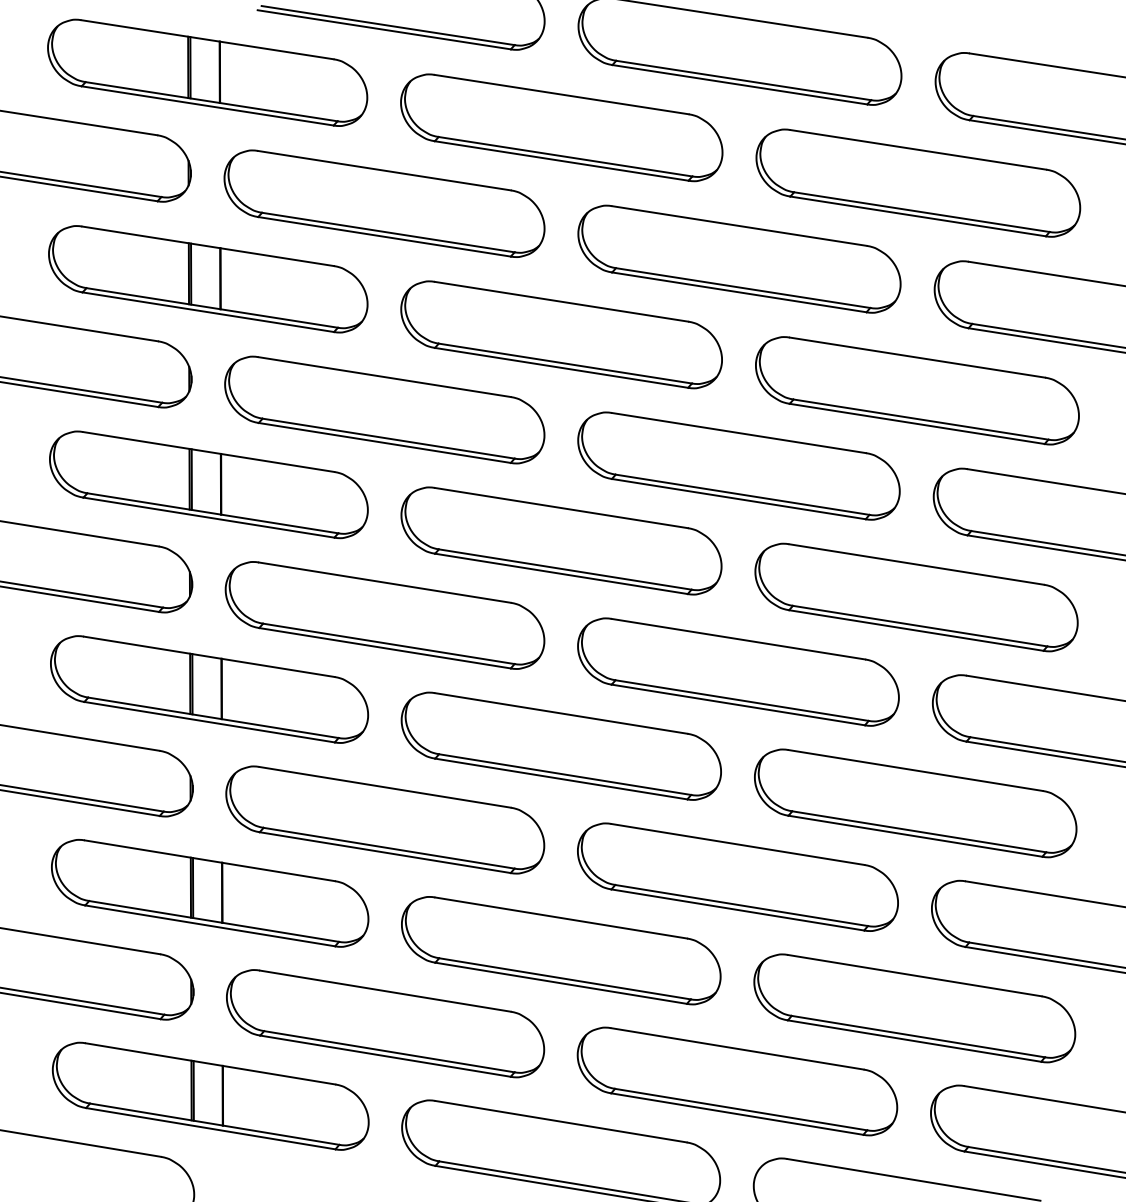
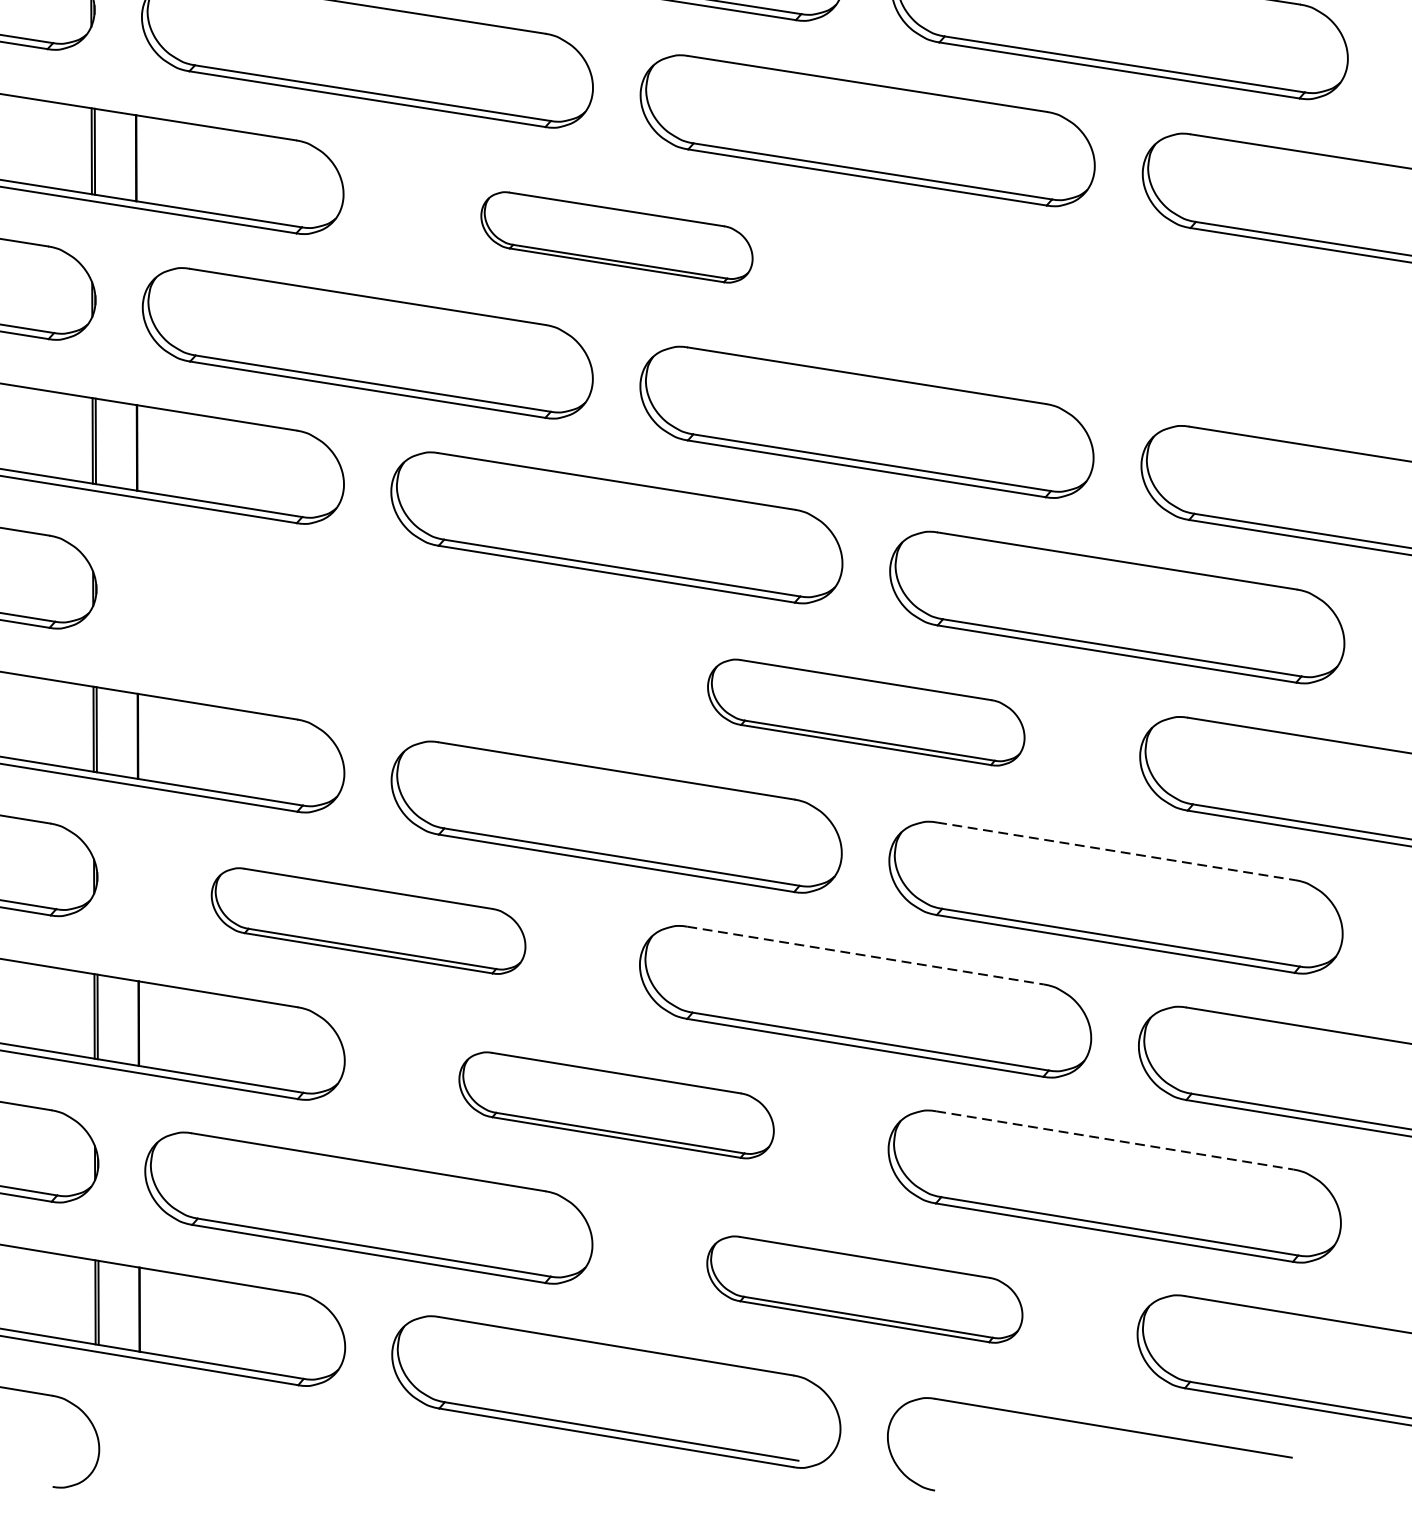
part: (561, 334) -> (616, 236), size x0.6
part: (917, 390) -> (1118, 315), removed
part: (384, 615) -> (367, 632), removed
part: (738, 671) -> (866, 711), size x0.7
line: (915, 770) -> (1115, 851), solid -> dashed
part: (385, 819) -> (368, 920), size x0.7
line: (738, 844) -> (866, 955), solid -> dashed
part: (561, 950) -> (616, 1104), size x0.7
line: (915, 975) -> (1115, 1140), solid -> dashed
part: (737, 1081) -> (864, 1289), size x0.7

